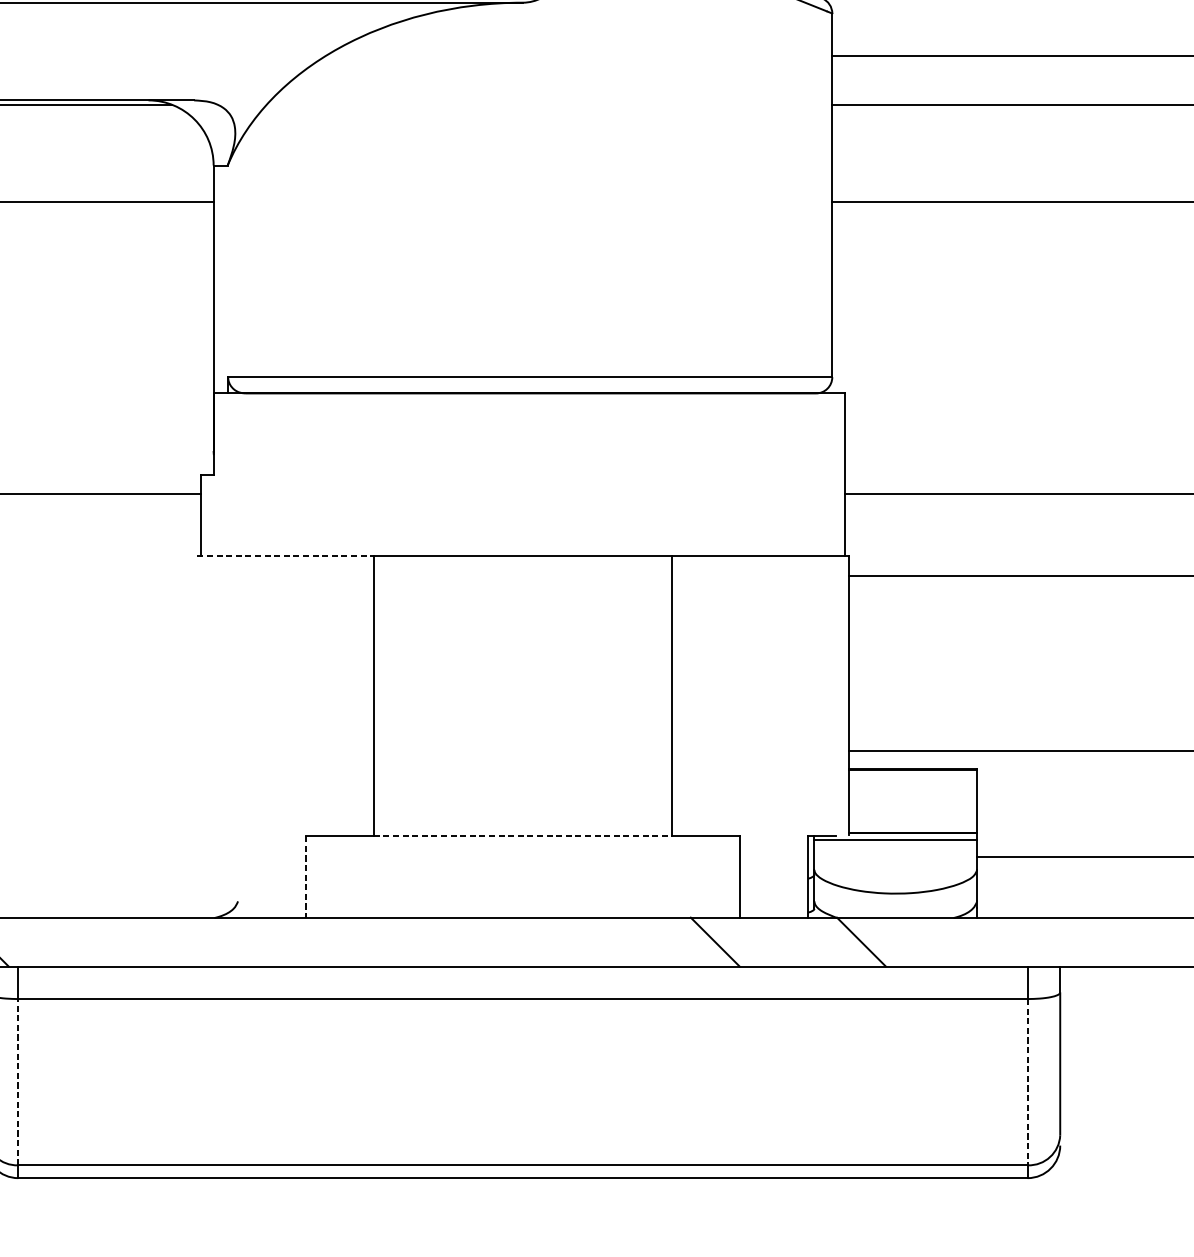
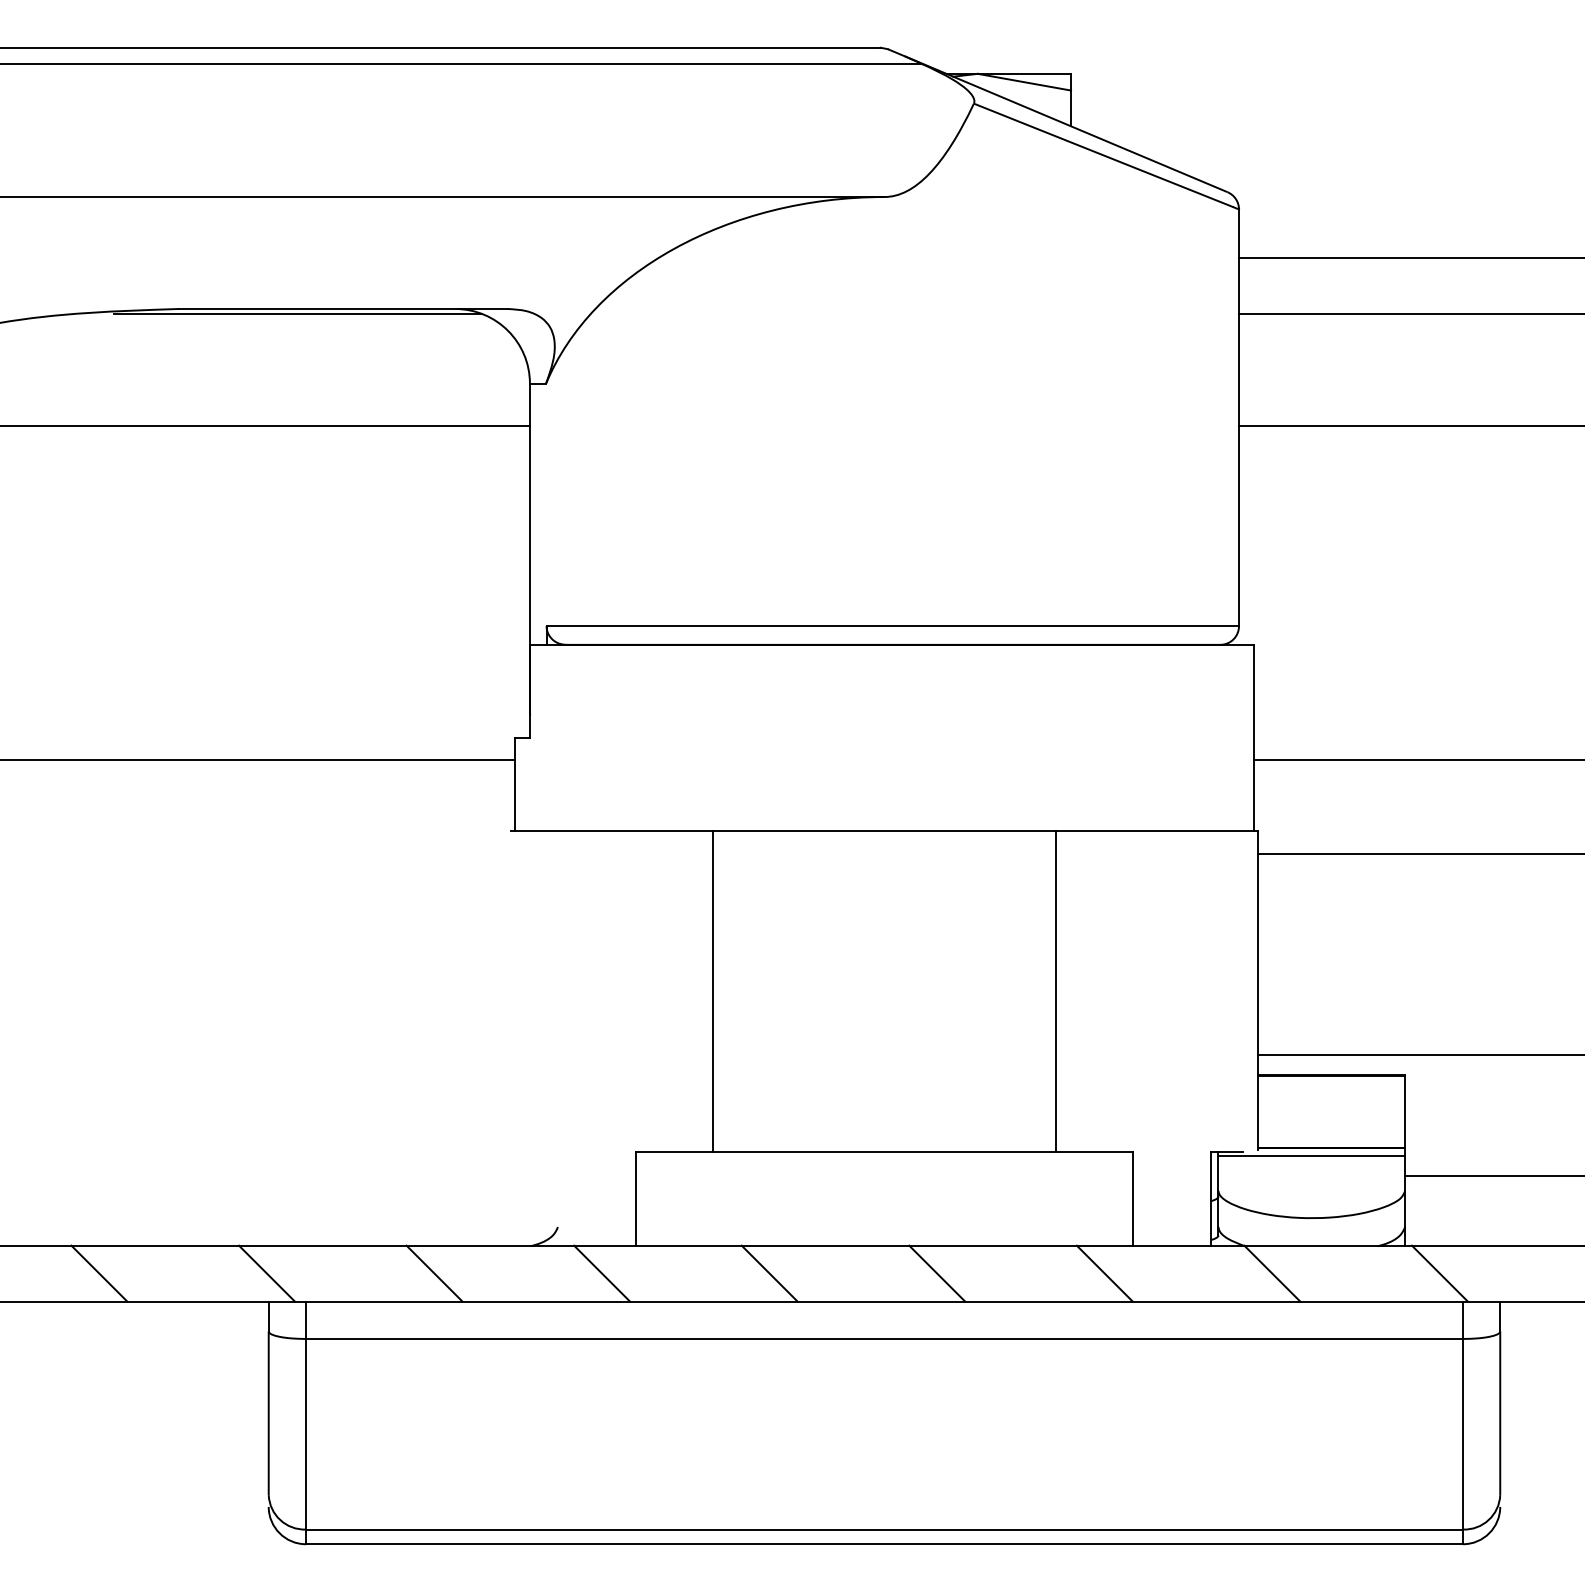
line: (285, 556) -> (612, 831), dashed -> solid
line: (523, 836) -> (885, 1152), dashed -> solid
line: (305, 877) -> (635, 1199), dashed -> solid
line: (130, 941) -> (434, 1273), added
line: (276, 941) -> (602, 1273), added
line: (422, 941) -> (769, 1273), added
line: (569, 941) -> (937, 1273), added
line: (1007, 941) -> (1439, 1273), added
line: (18, 1081) -> (306, 1433), dashed -> solid
line: (1027, 1082) -> (1462, 1434), dashed -> solid

